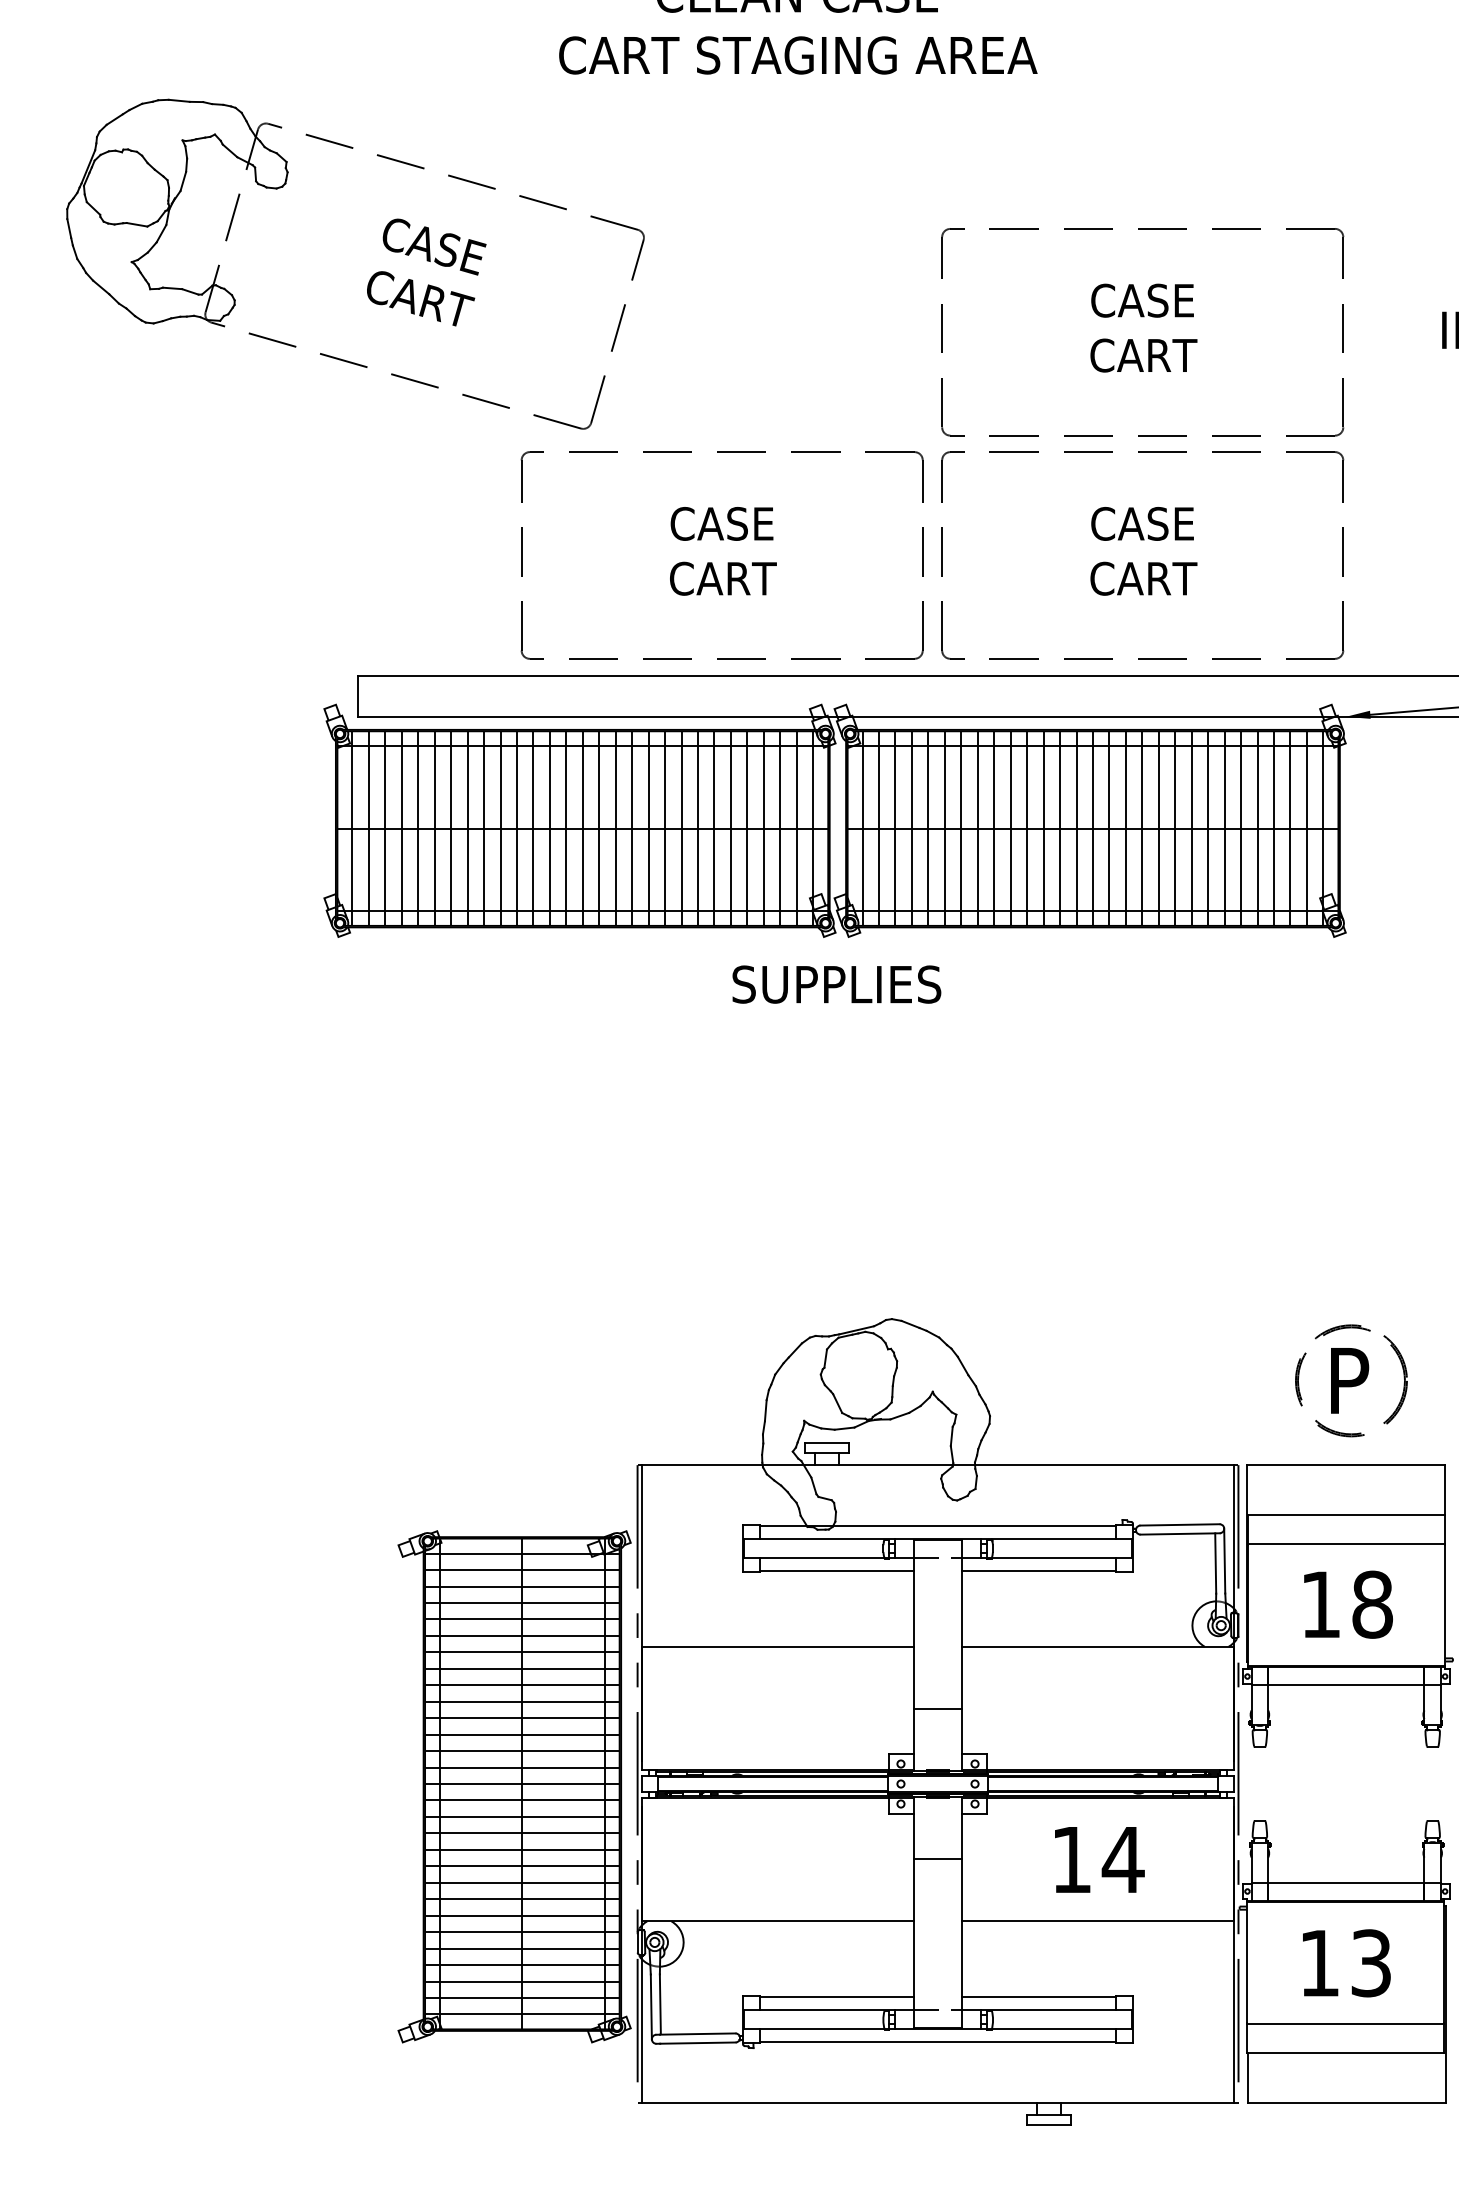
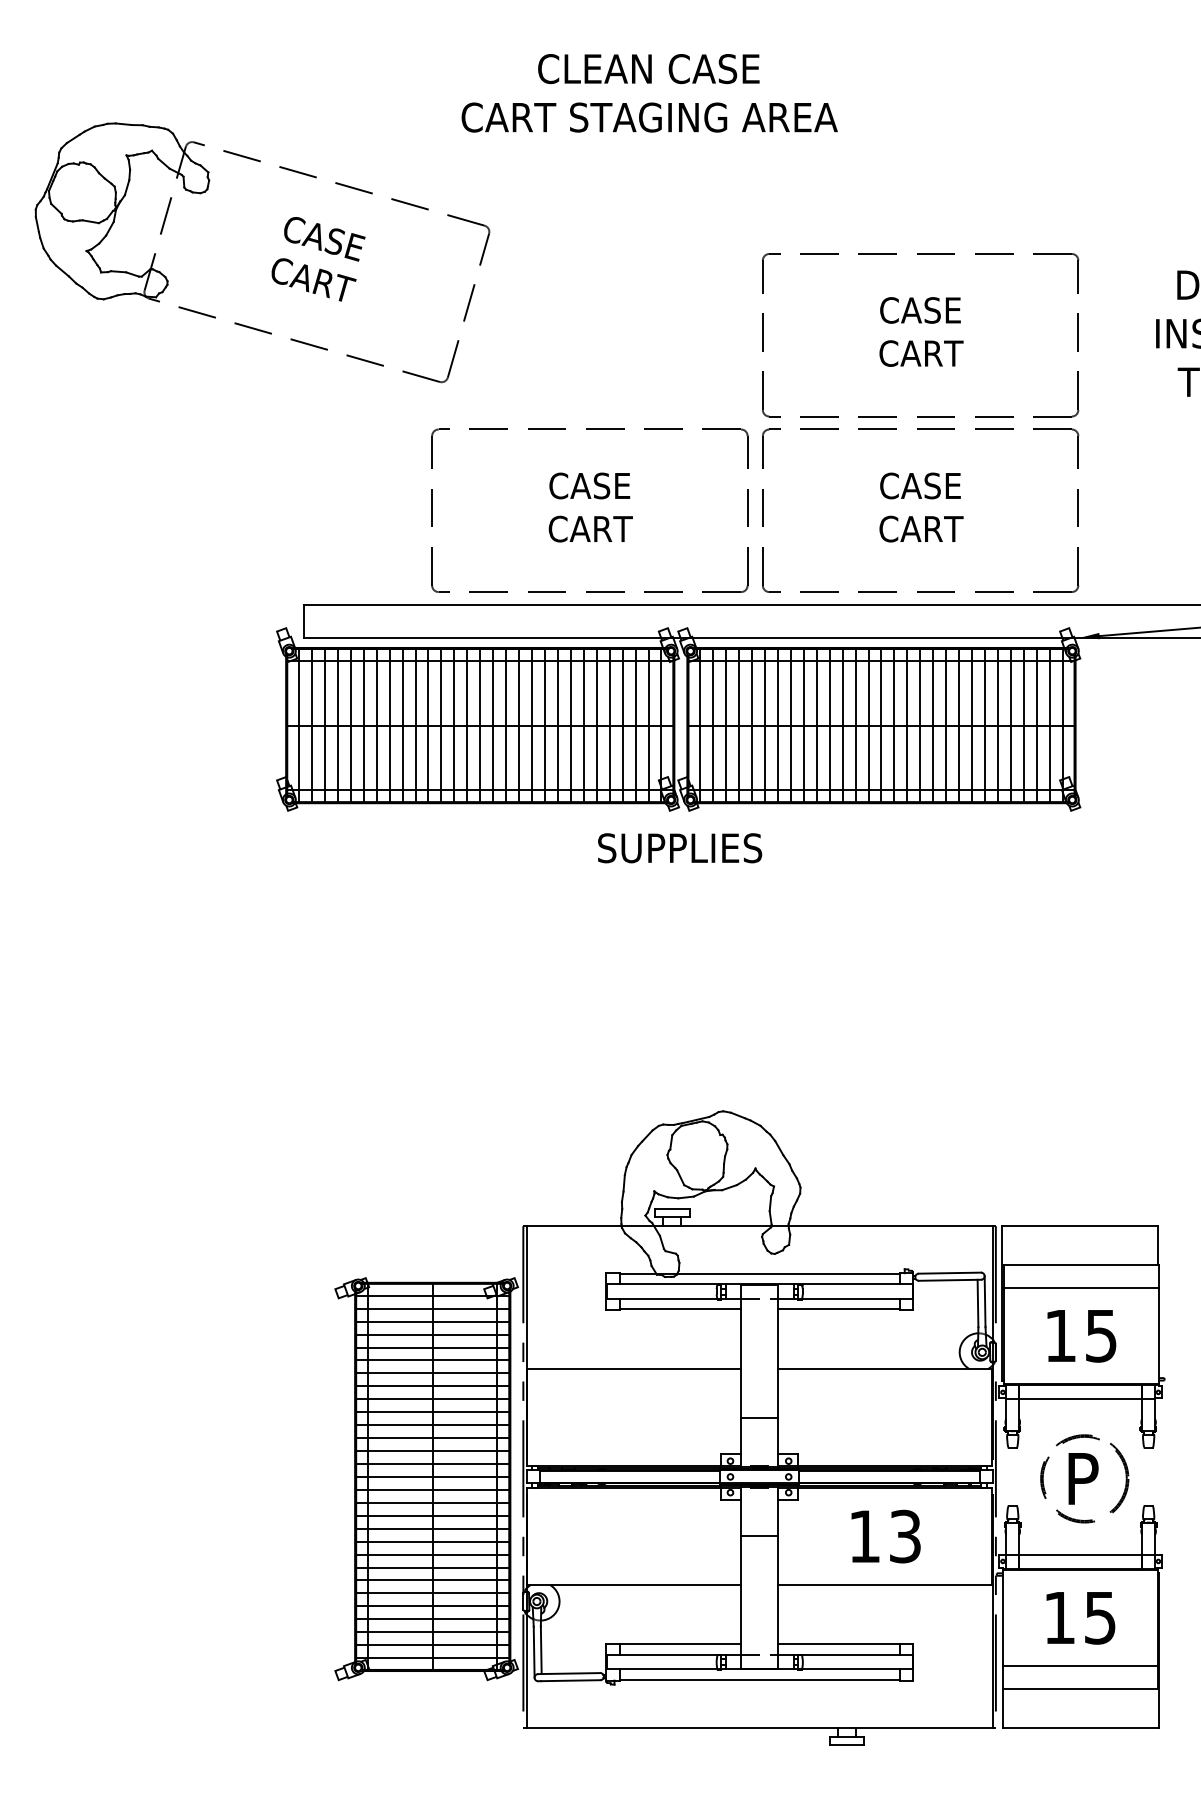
part: (370, 277) -> (274, 263), moved
part: (1328, 1334) -> (1066, 1442), moved
text: (1372, 1604) -> (1101, 1335), 18 -> 15
text: (1123, 1859) -> (905, 1536), 14 -> 13
text: (1371, 1962) -> (1100, 1617), 13 -> 15

